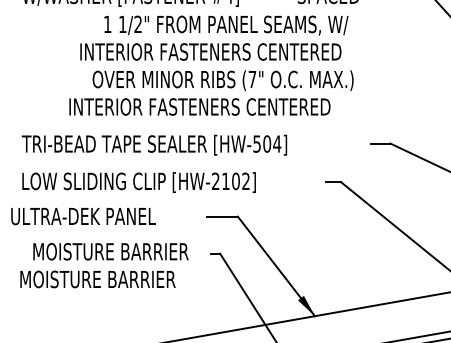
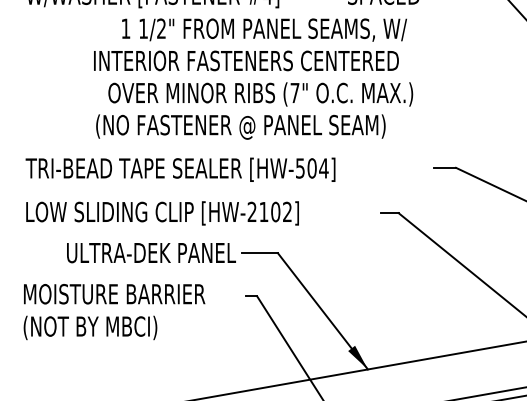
text: (199, 108) -> (233, 126), INTERIOR FASTENERS CENTERED -> (NO FASTENER @ PANEL SEAM)
text: (83, 216) -> (151, 253), moved
text: (110, 251) -> (114, 293), moved
text: (97, 280) -> (114, 327), MOISTURE BARRIER -> (NOT BY MBCI)

